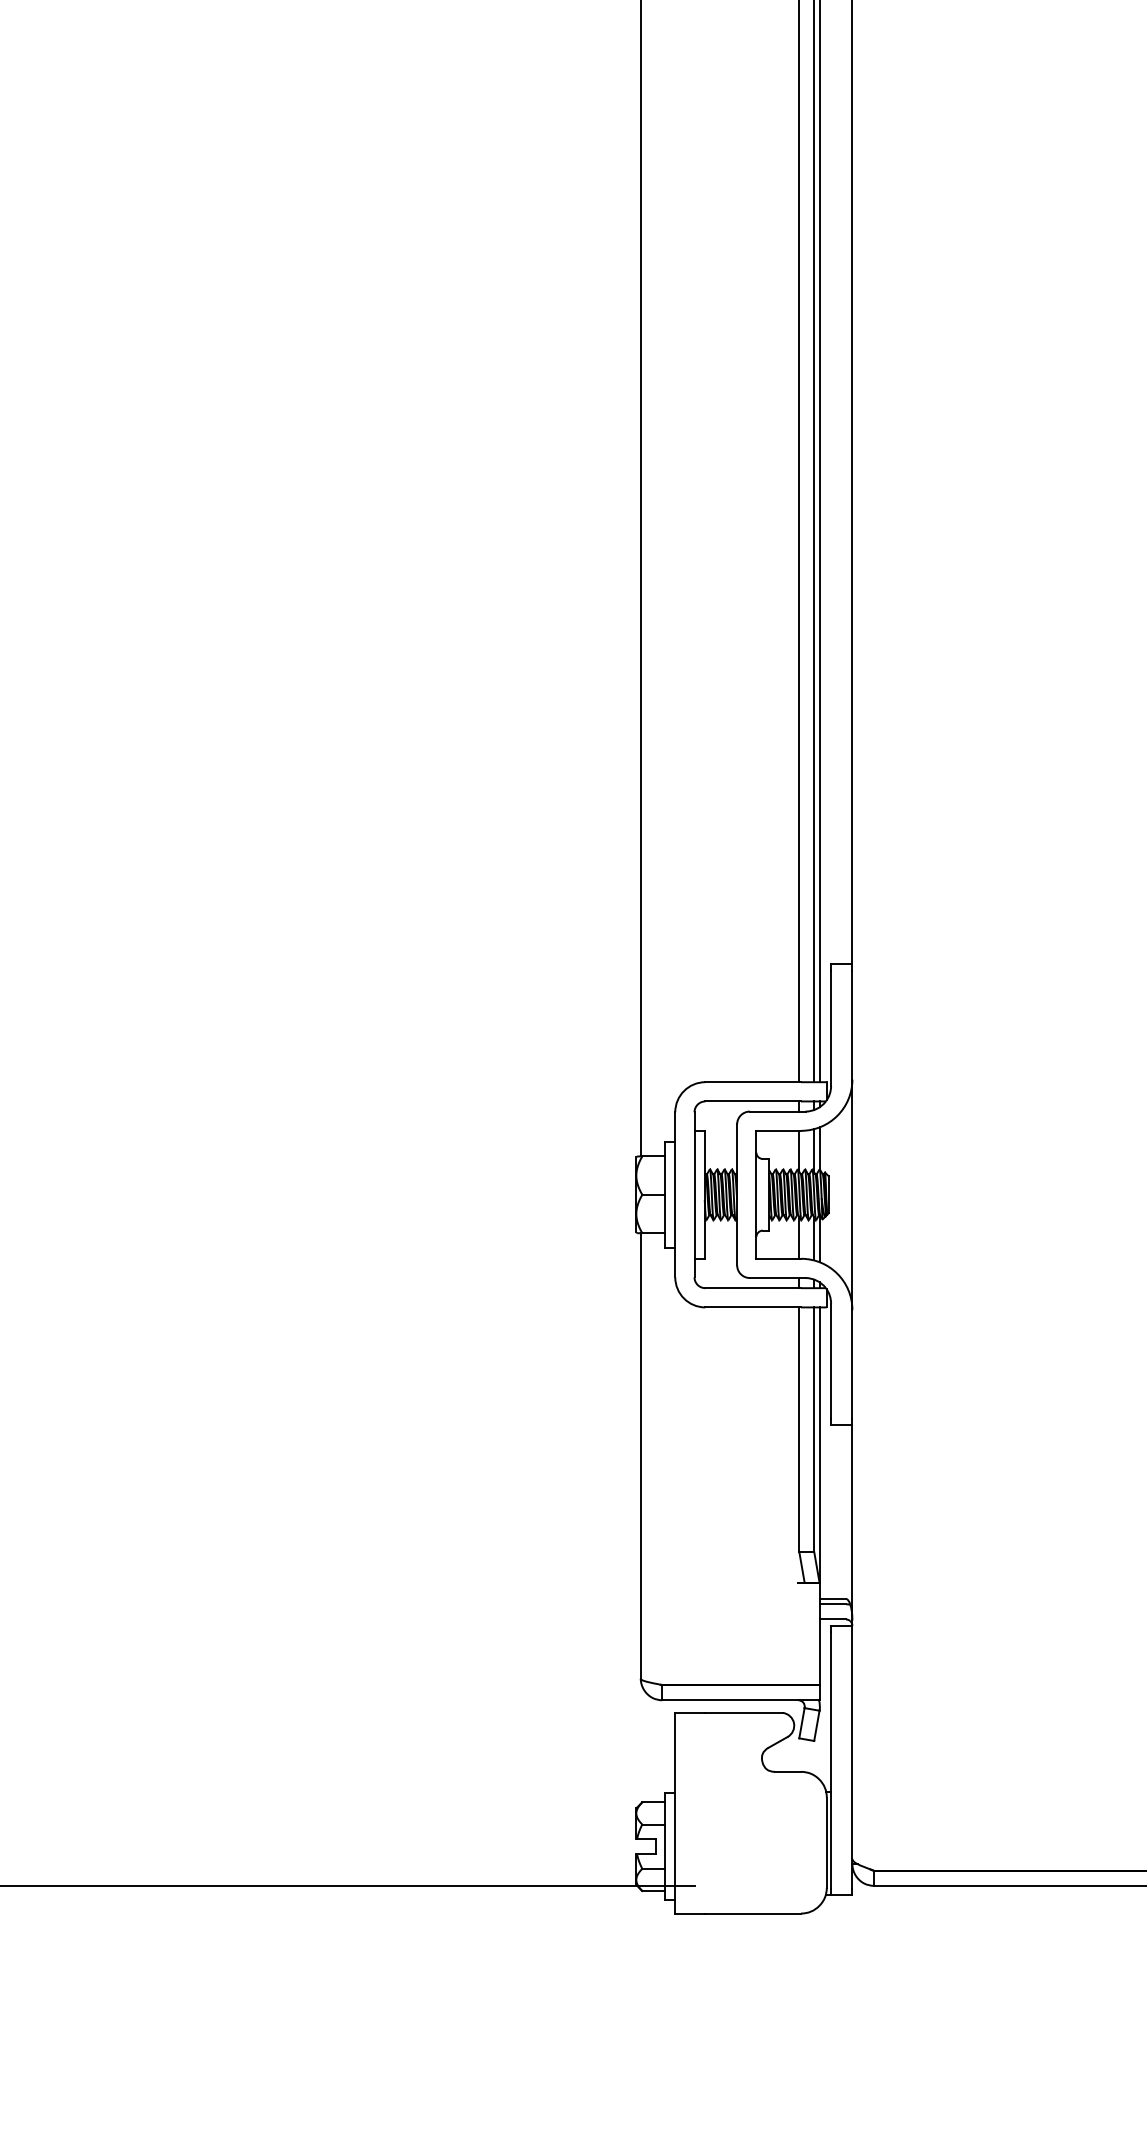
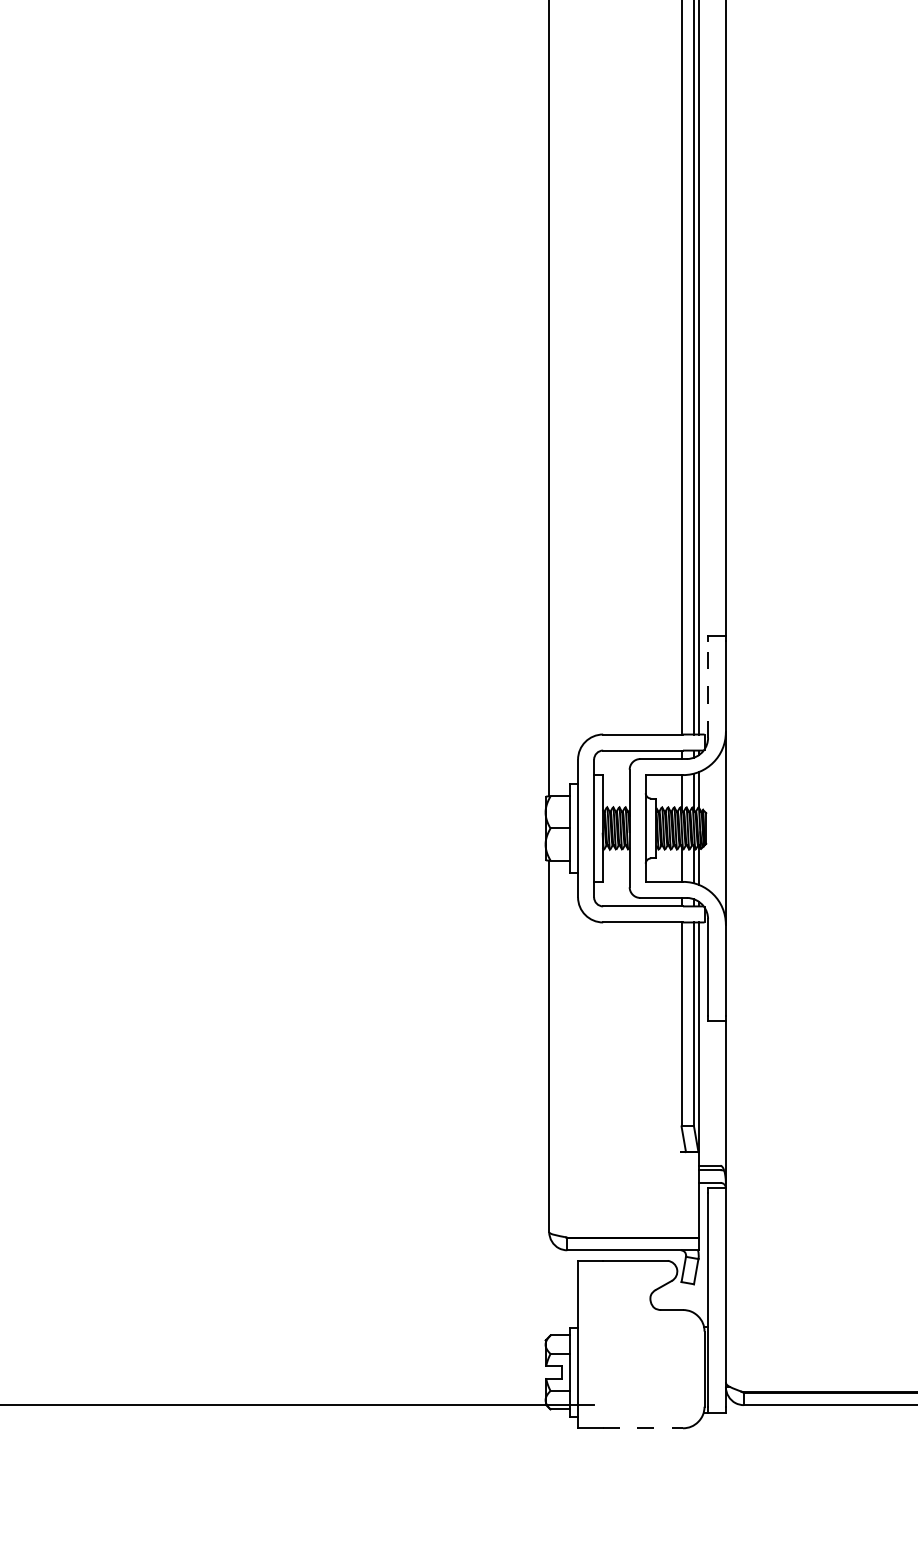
line: (831, 1028) -> (708, 689), solid -> dashed
line: (753, 1913) -> (643, 1428), solid -> dashed

